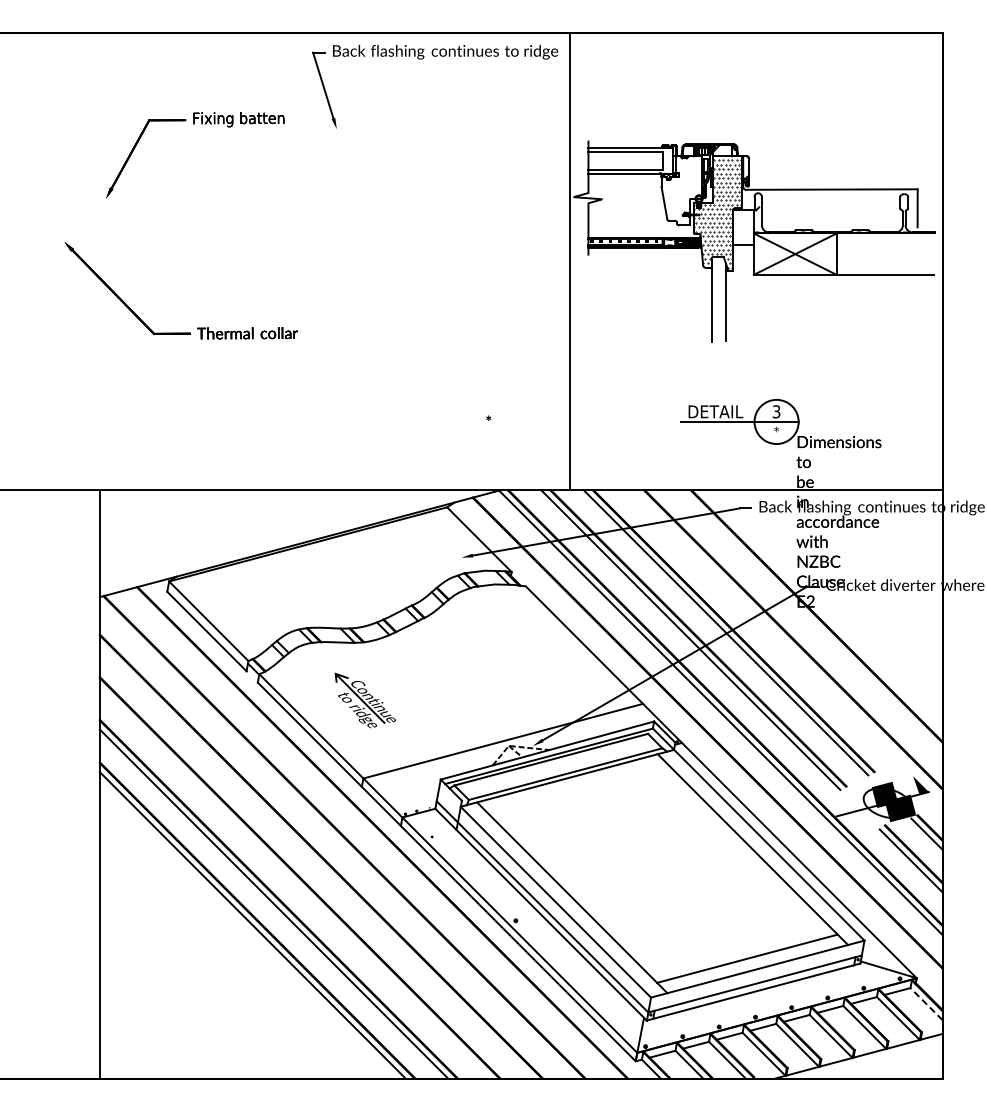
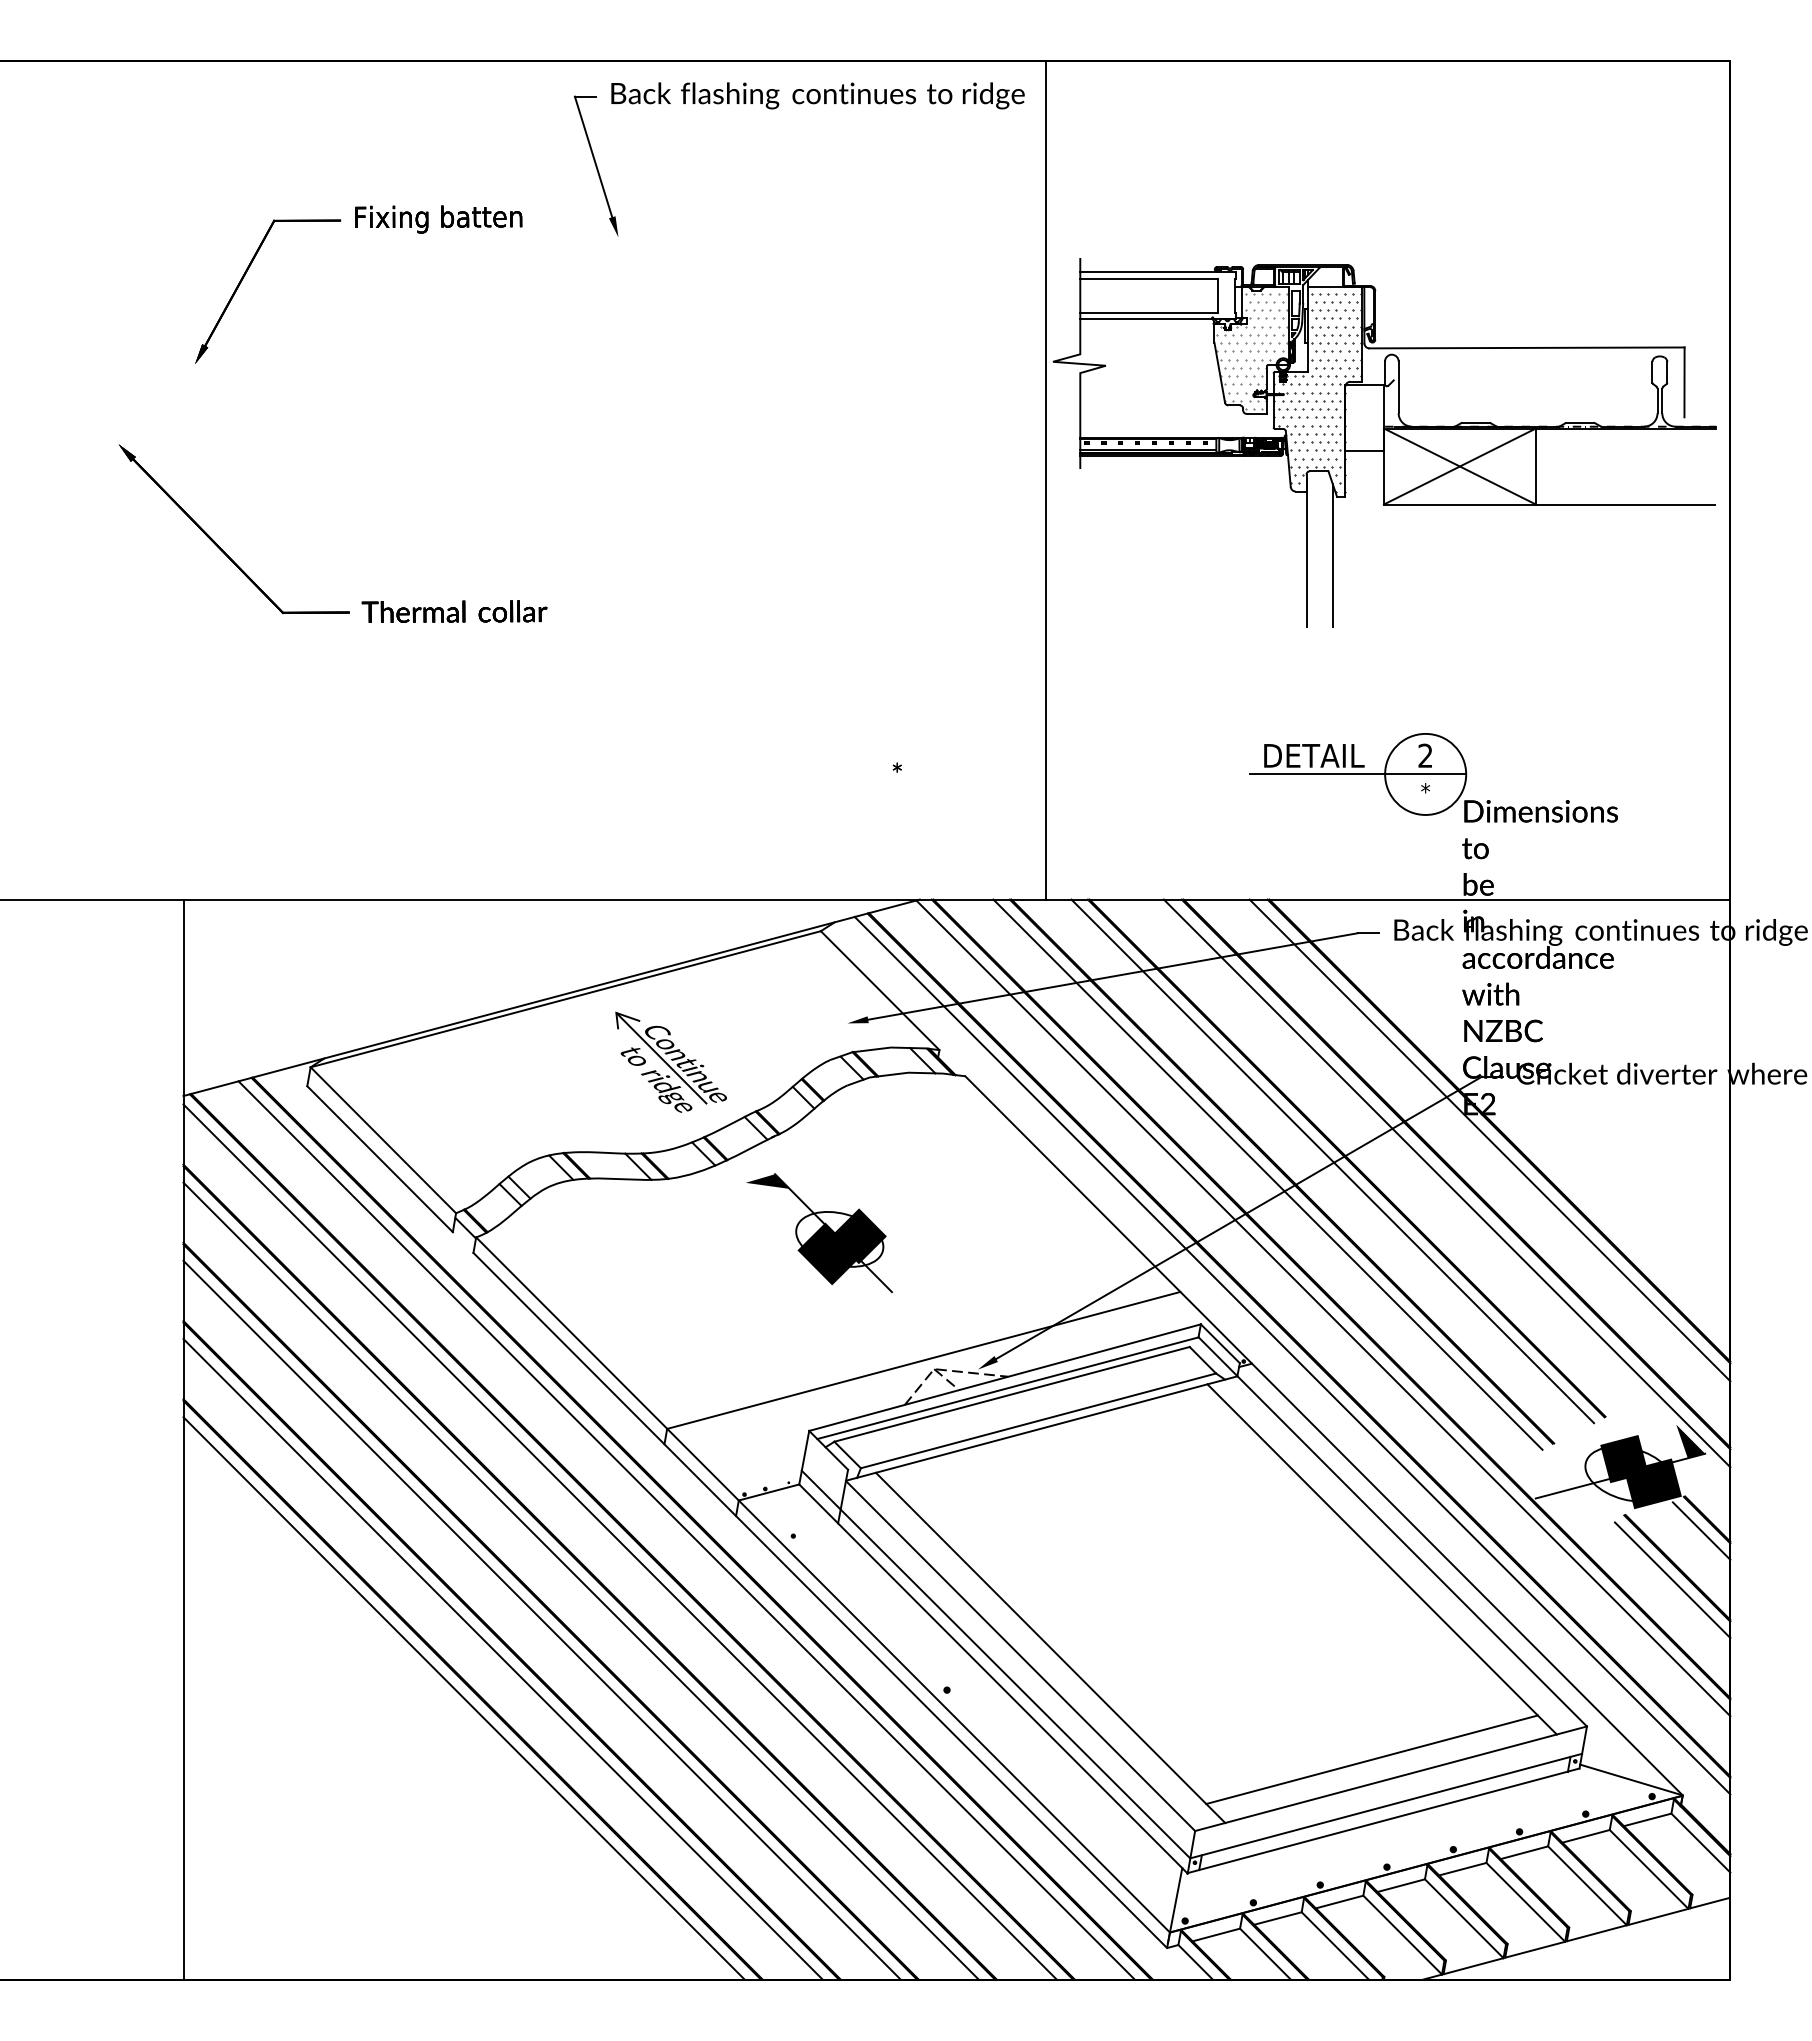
hatch: (681, 191) -> (1251, 351), added
text: (776, 411) -> (1425, 755), 3 -> 2
line: (811, 621) -> (1489, 1140), added
line: (788, 644) -> (1447, 1182), added
part: (446, 671) -> (819, 1232), added
part: (364, 700) -> (669, 1061), moved
line: (703, 738) -> (1291, 1355), added
line: (373, 833) -> (685, 1529), added
line: (337, 839) -> (619, 1540), added
line: (316, 861) -> (581, 1581), added
line: (294, 882) -> (540, 1619), added
line: (926, 1004) -> (1700, 1843), dashed -> solid

